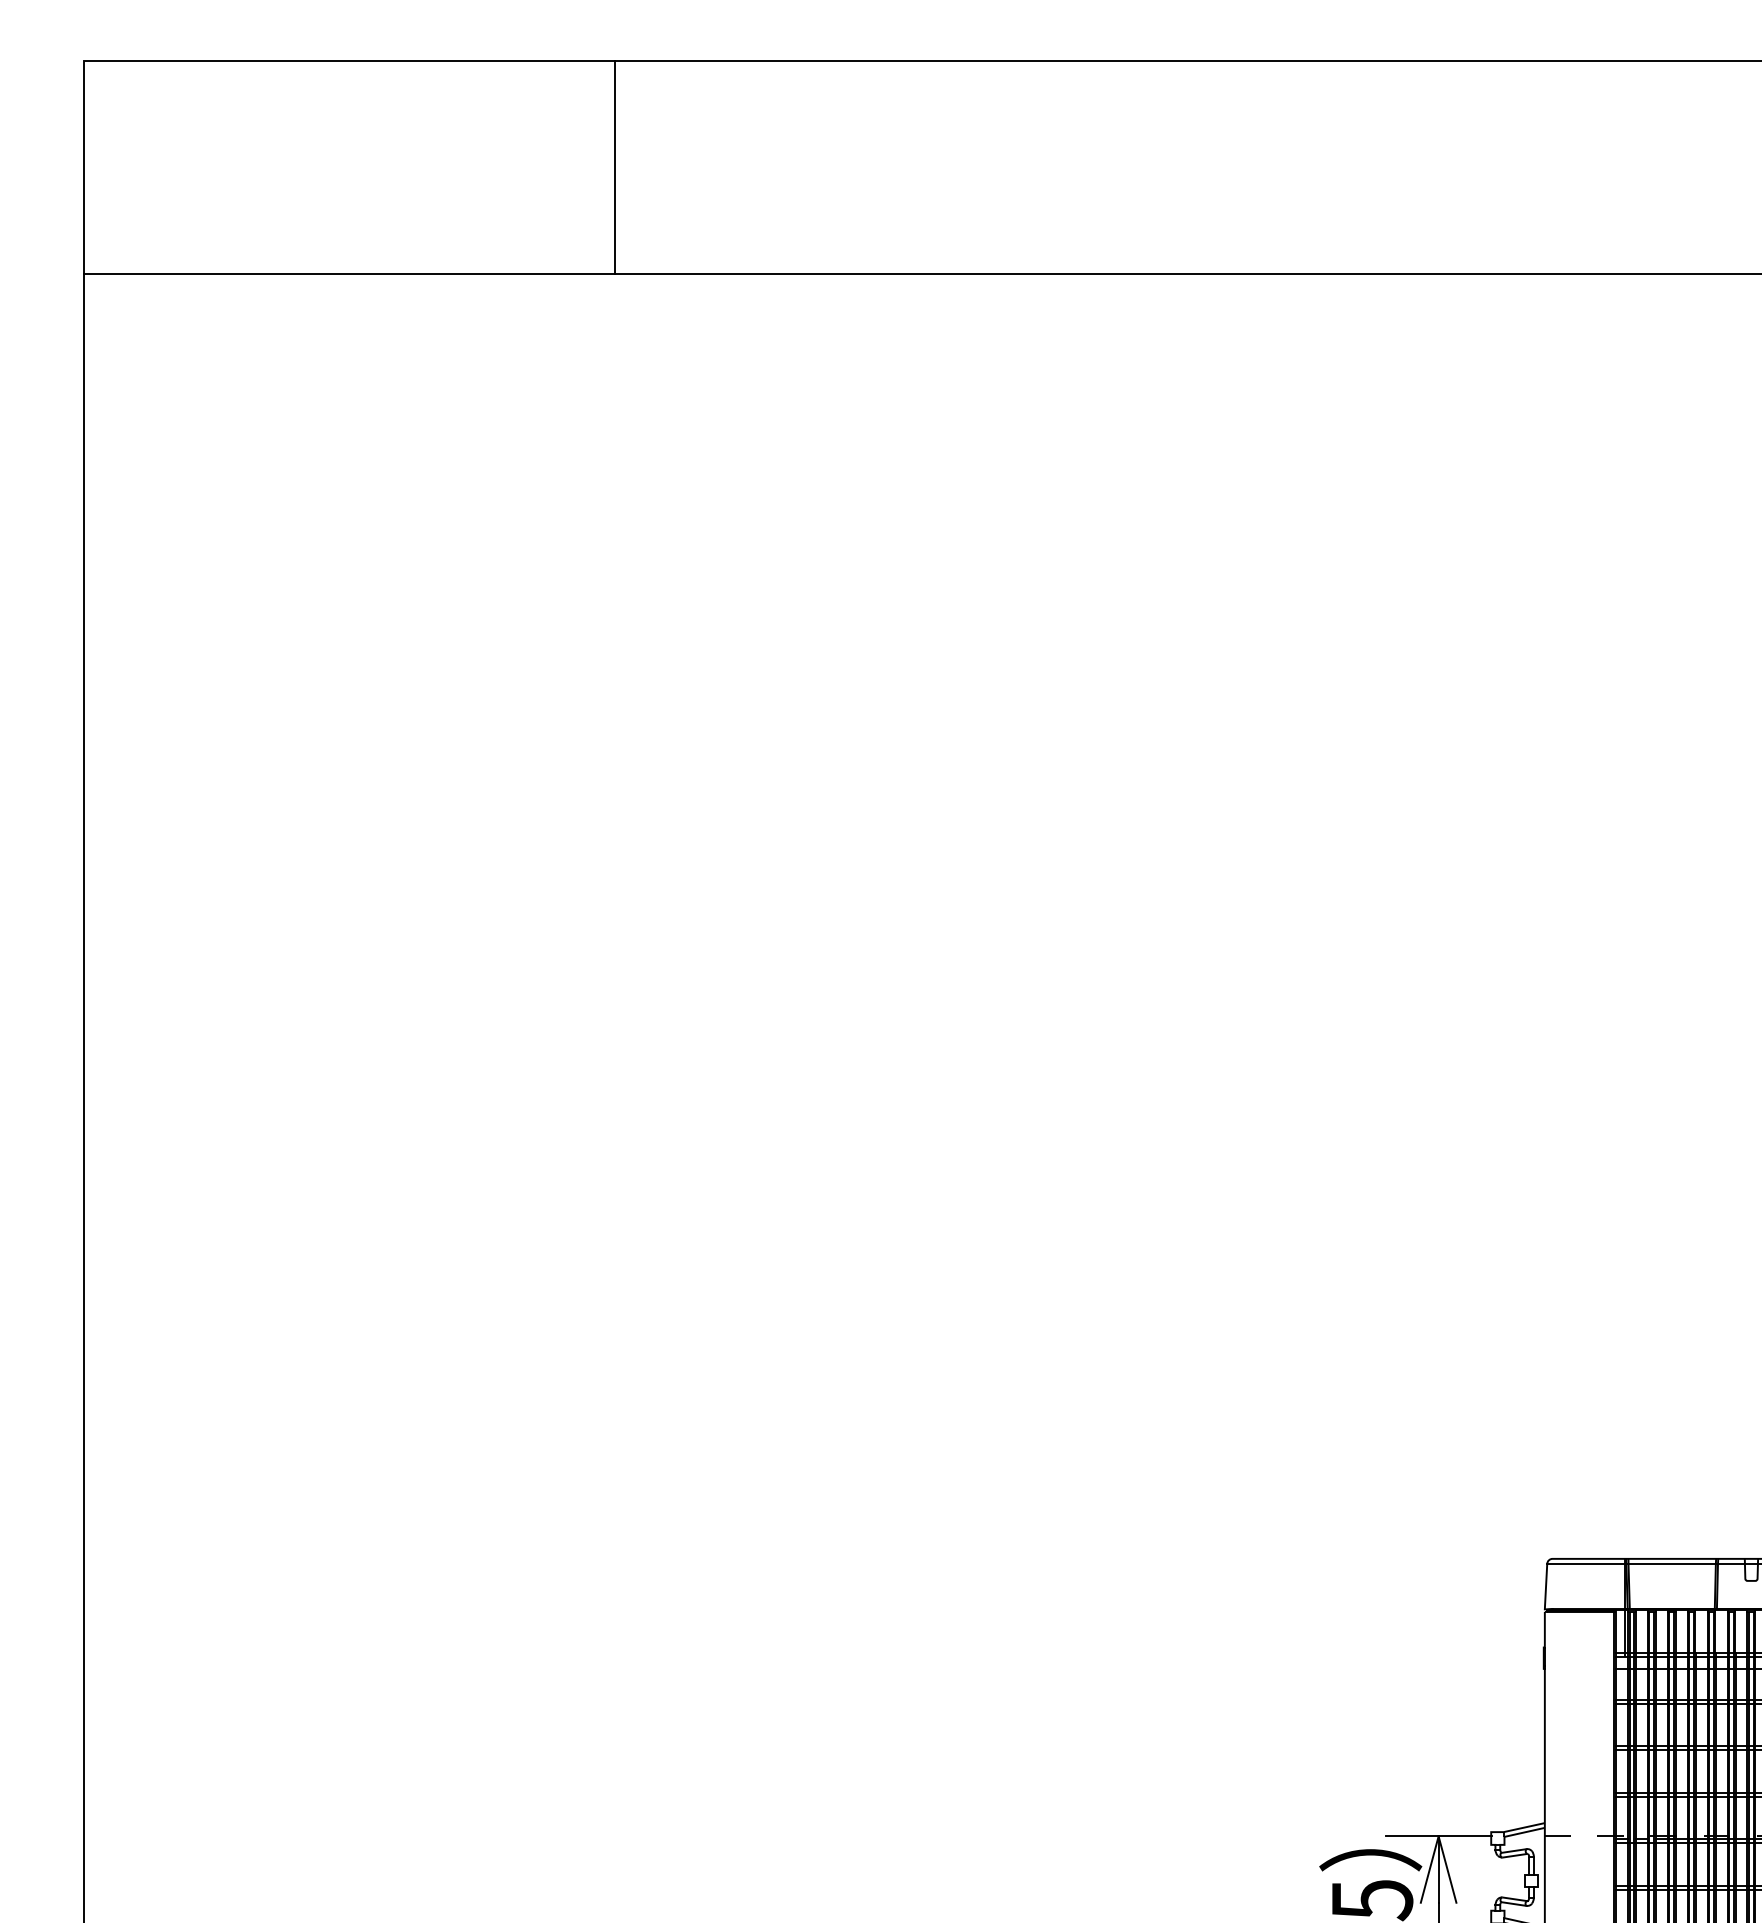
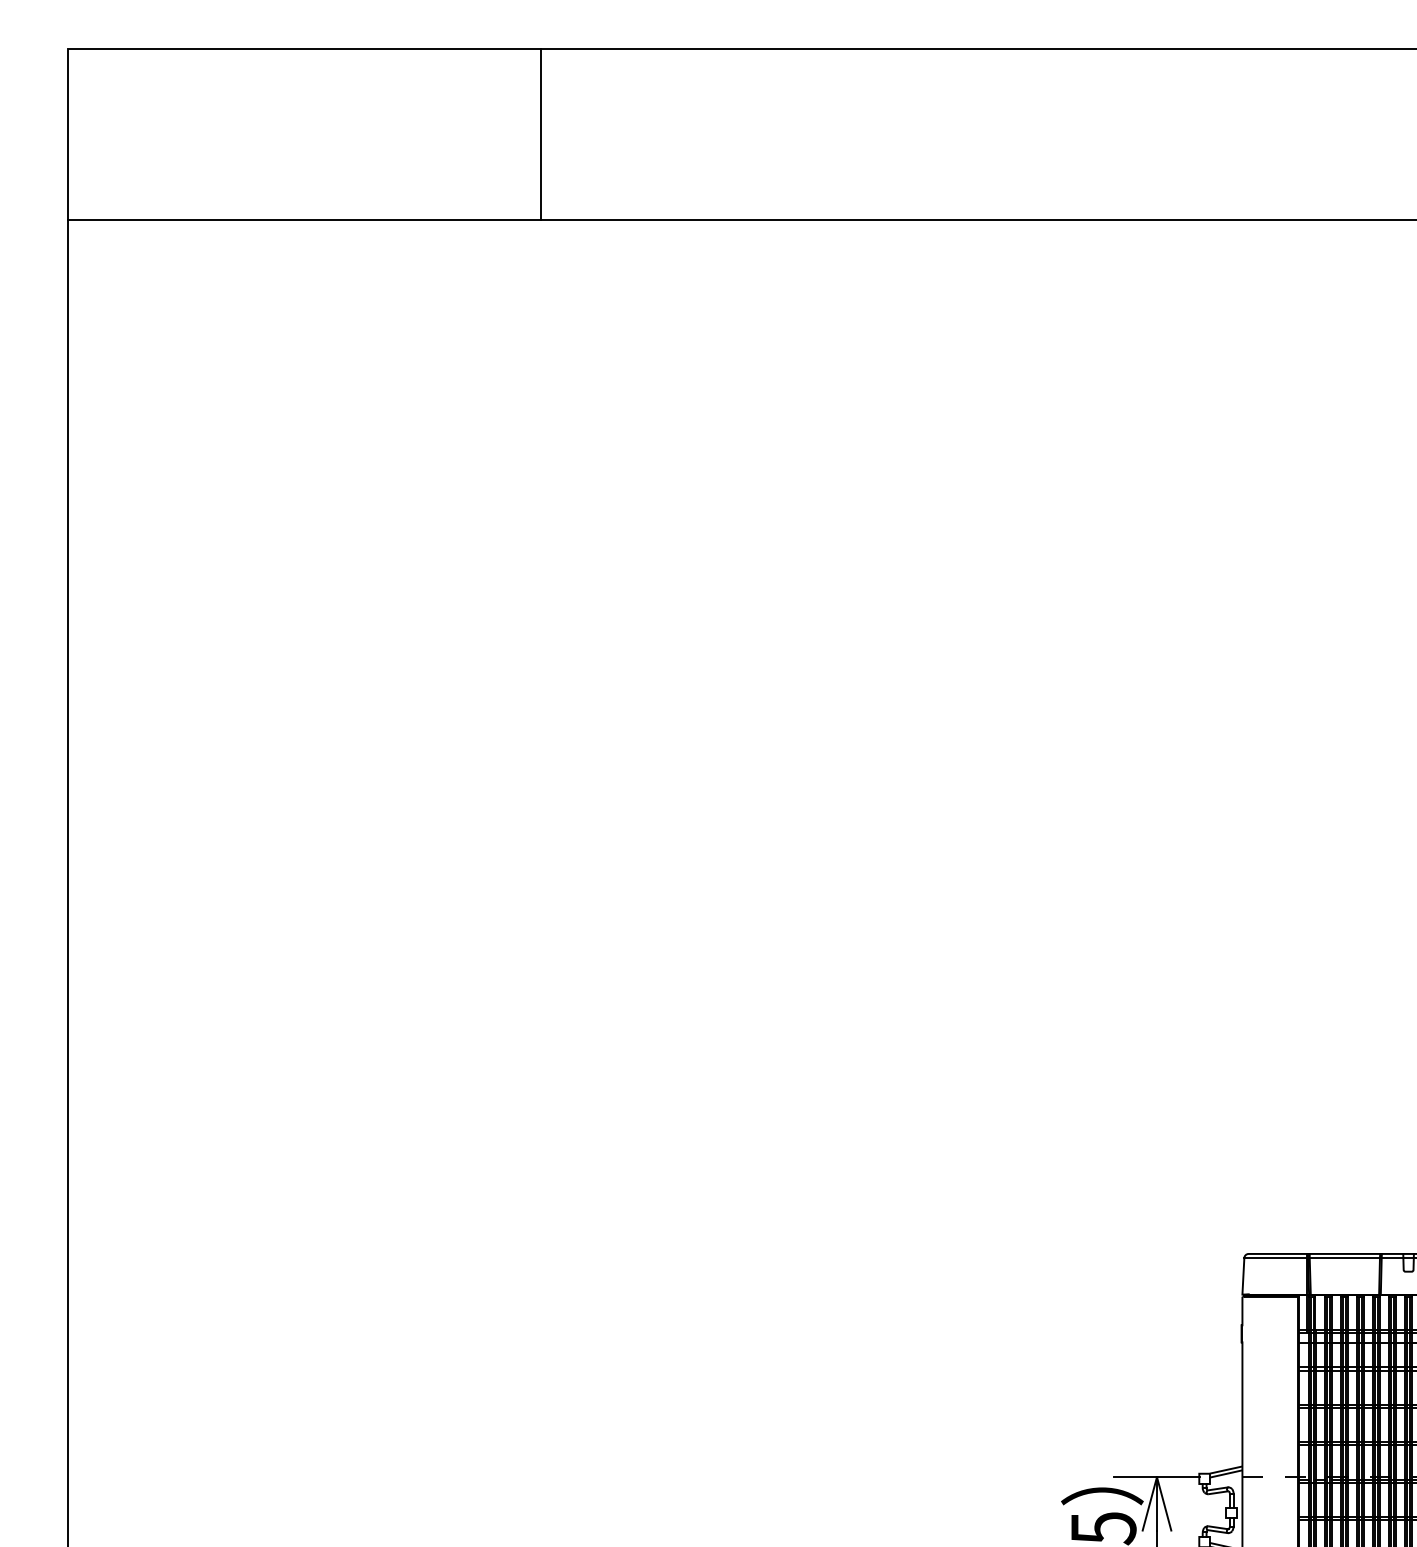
line: (615, 167) -> (540, 134), moved

